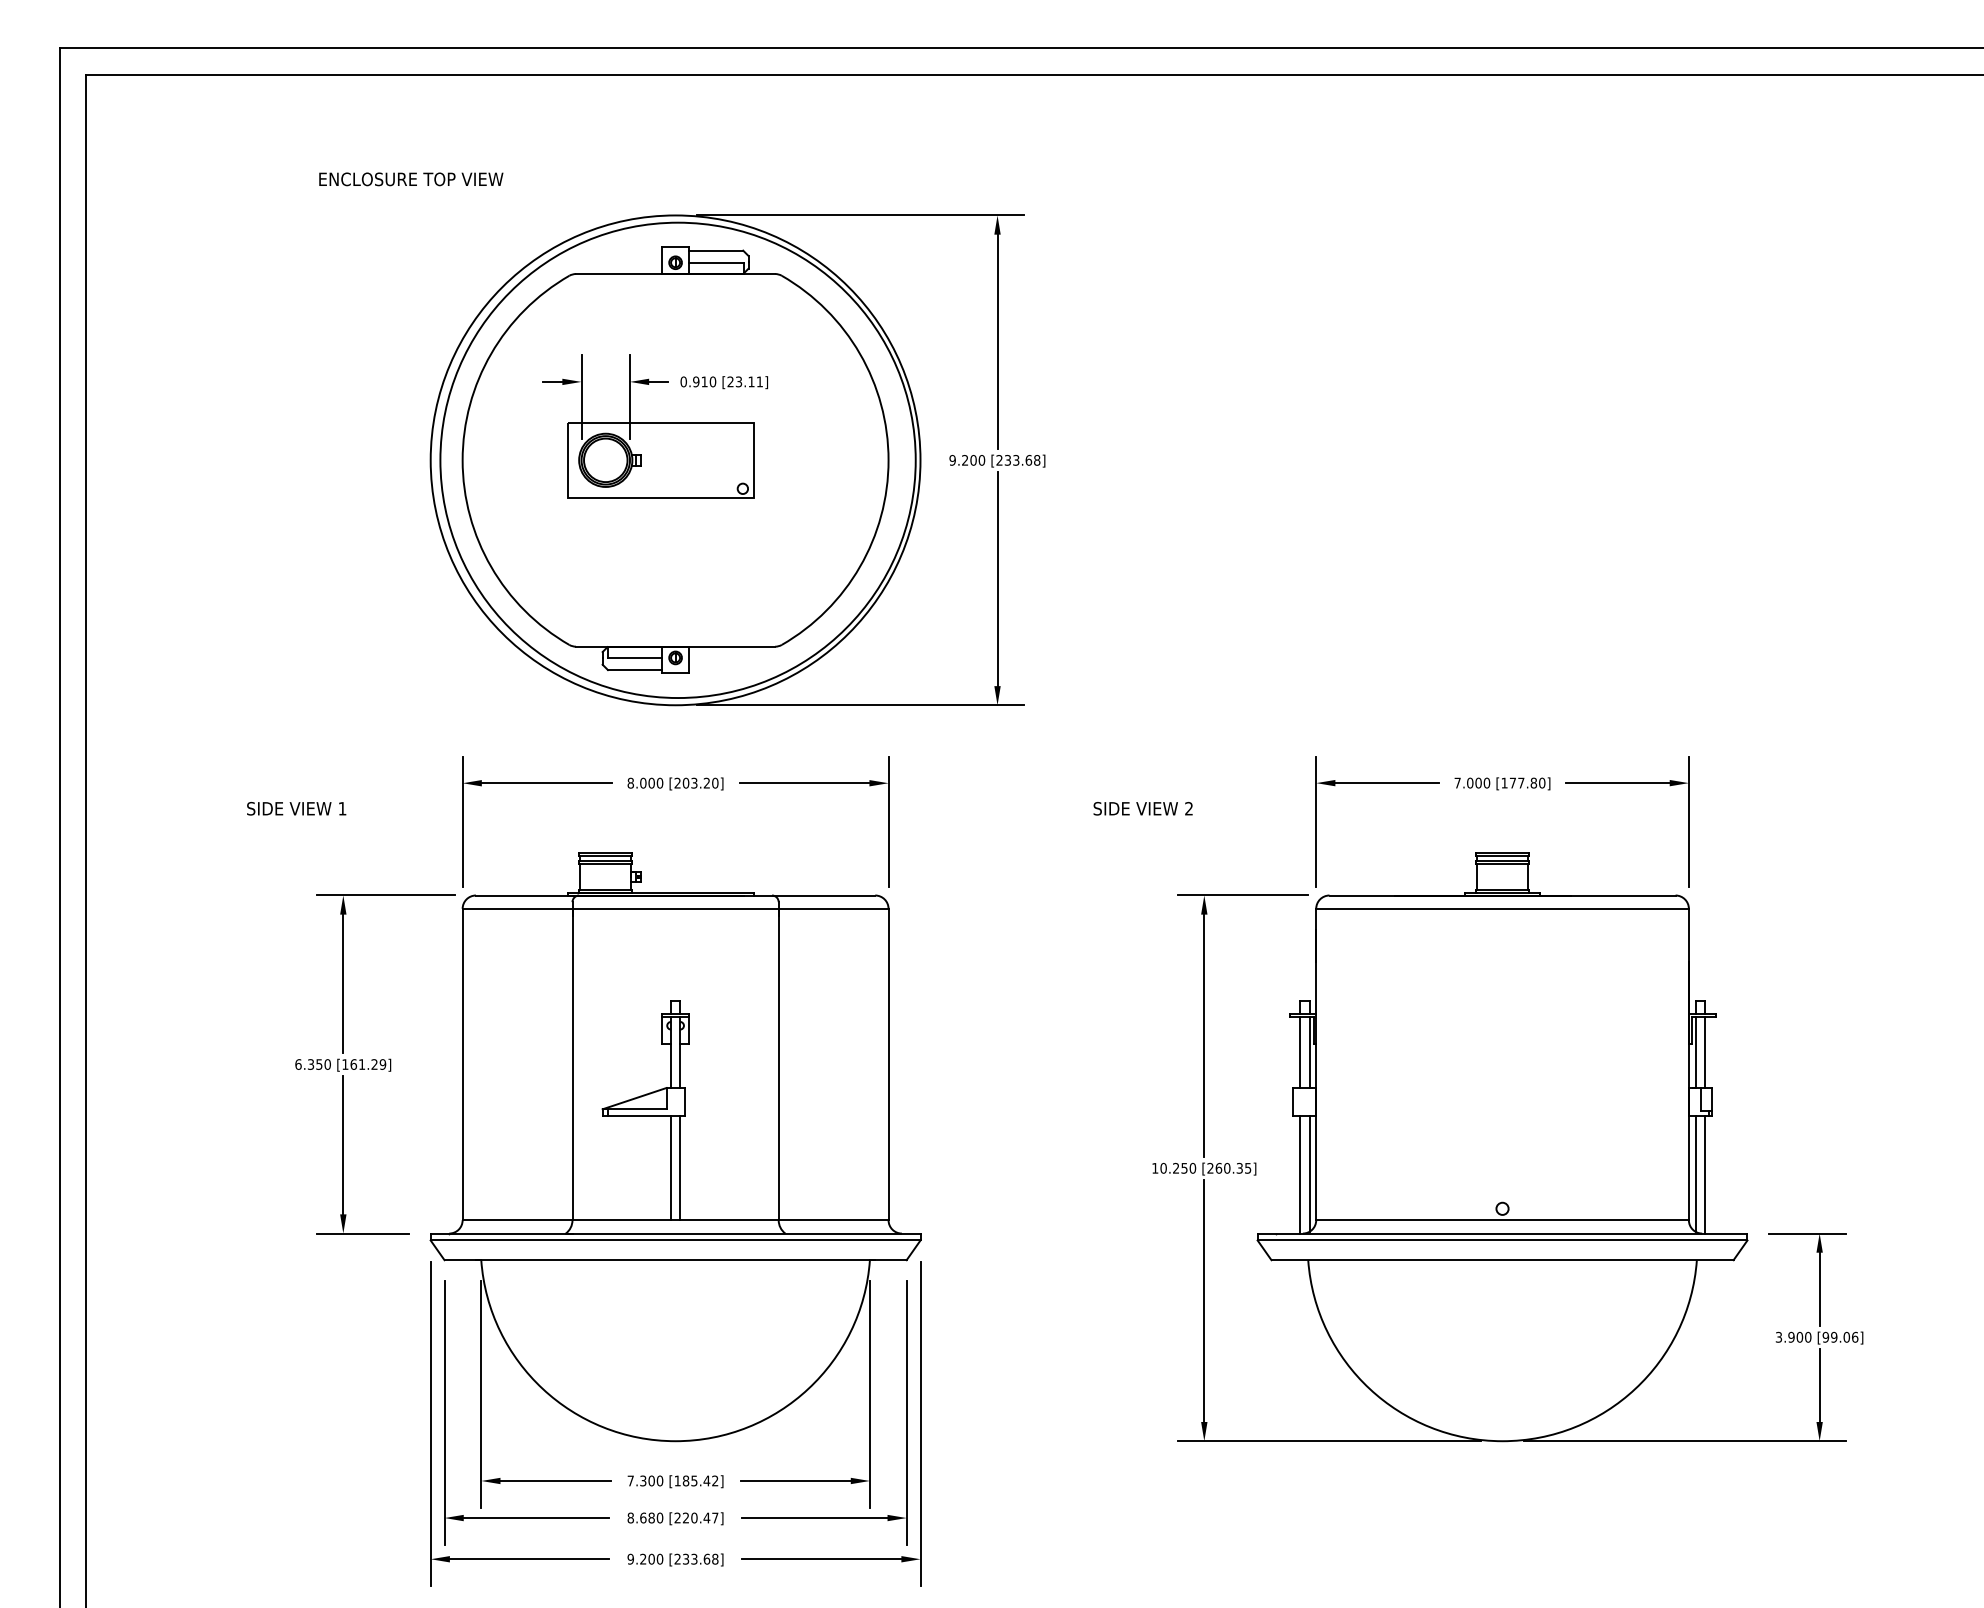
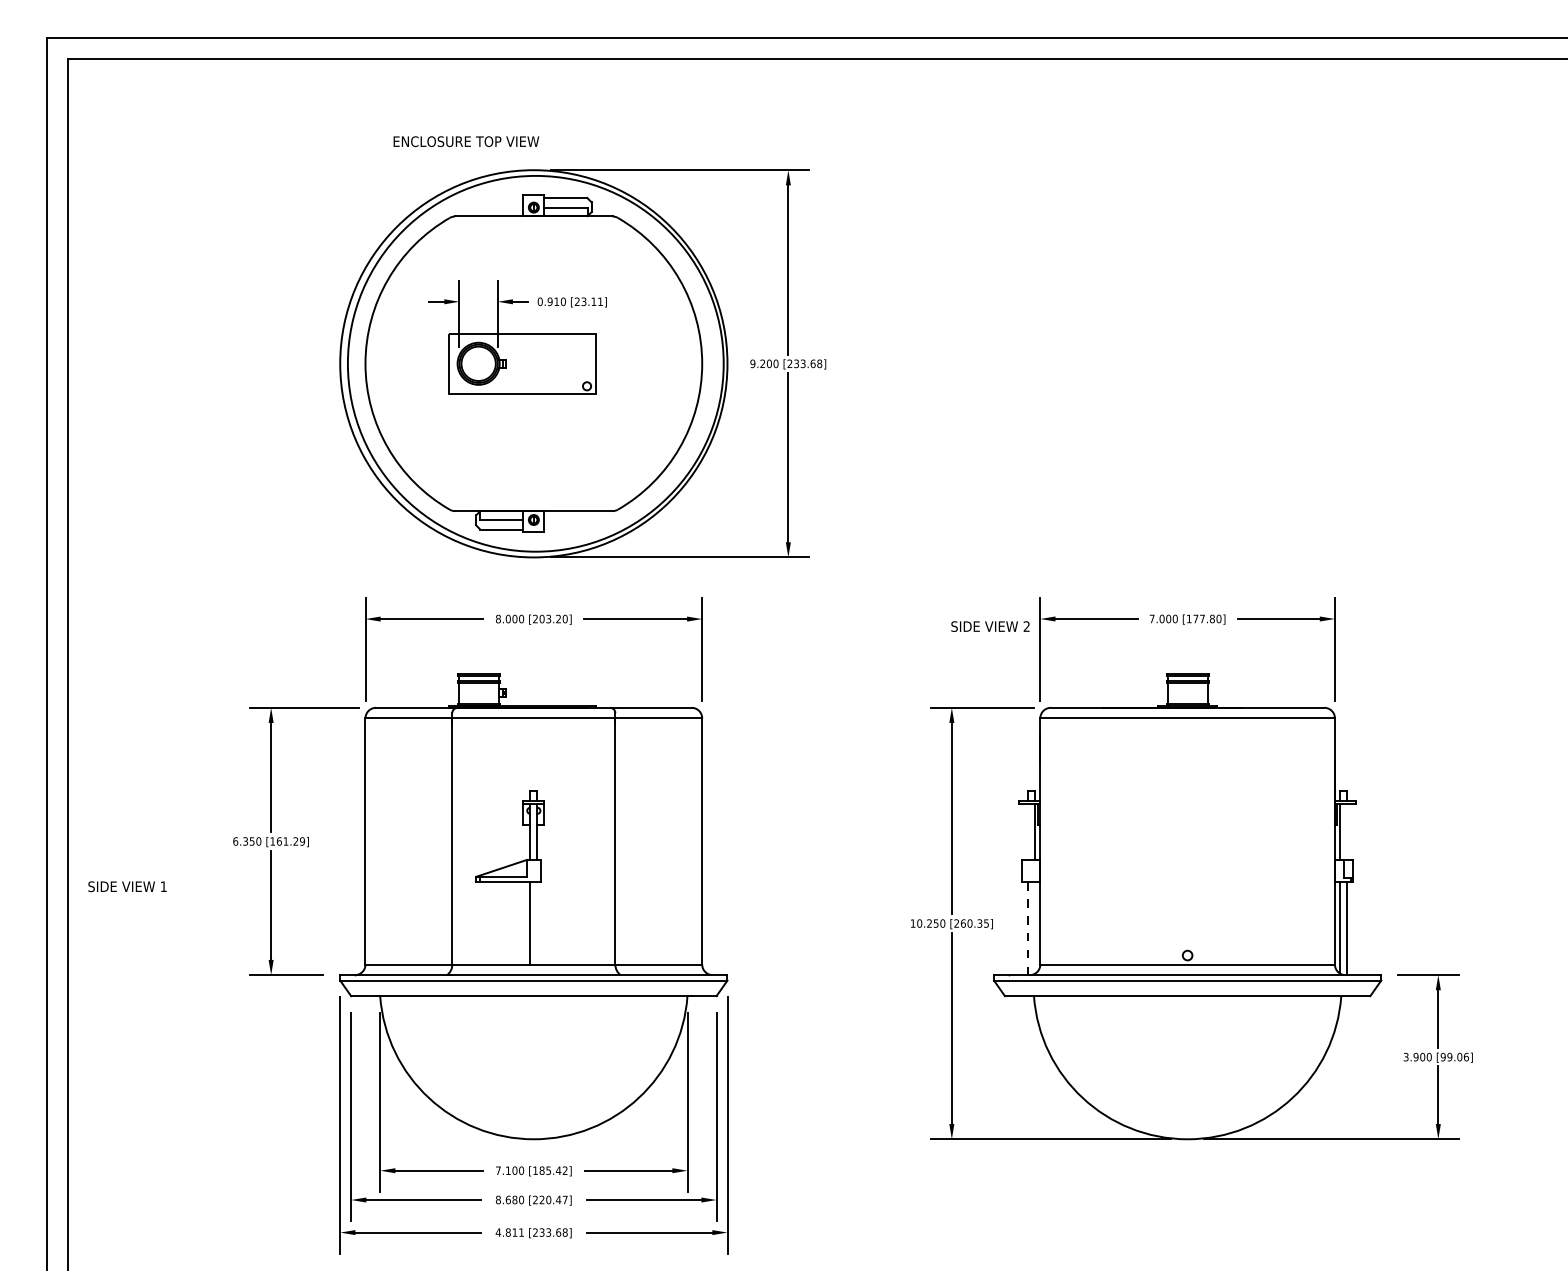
text: (411, 179) -> (466, 141), moved
text: (296, 808) -> (127, 886), moved
text: (1142, 808) -> (989, 626), moved
line: (1300, 1052) -> (1027, 831), removed
line: (1704, 1052) -> (1347, 831), removed
line: (680, 1167) -> (537, 922), removed
line: (1309, 1173) -> (1035, 927), removed
line: (1300, 1174) -> (1027, 928), solid -> dashed
text: (643, 1480) -> (508, 1170), 7.300 -> 7.100
text: (645, 1558) -> (510, 1232), 9.200 -> 4.811

